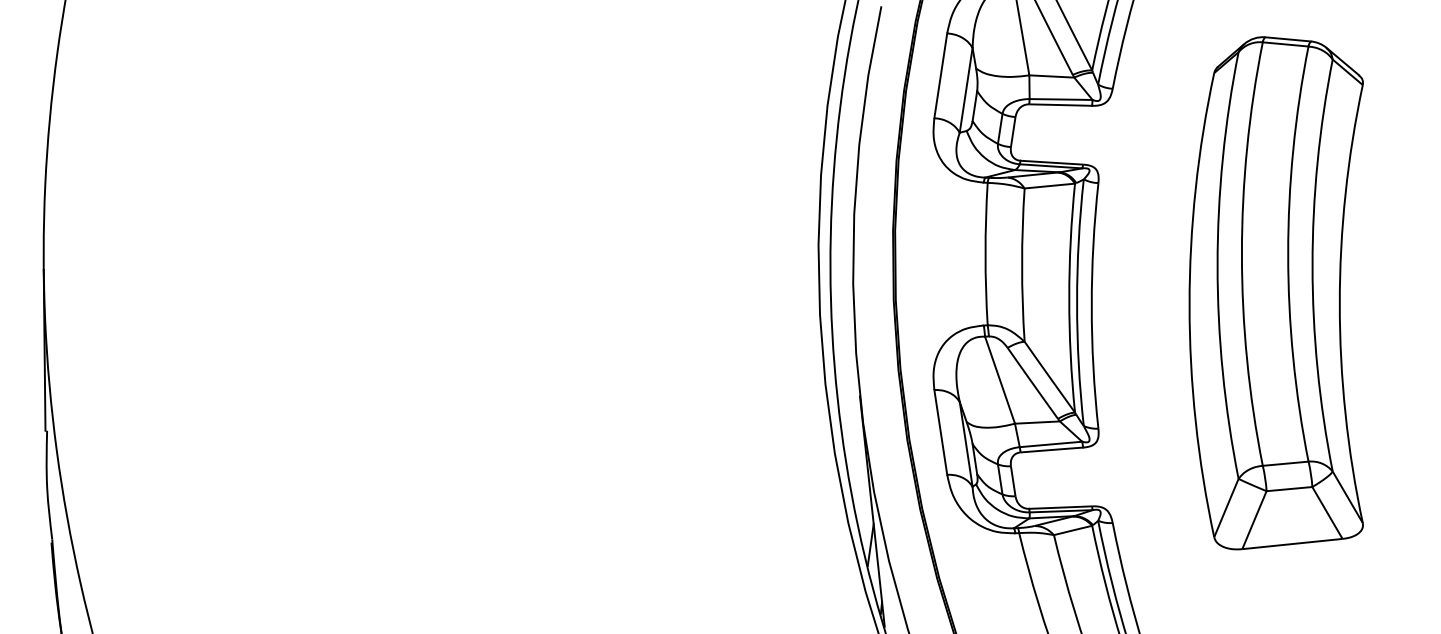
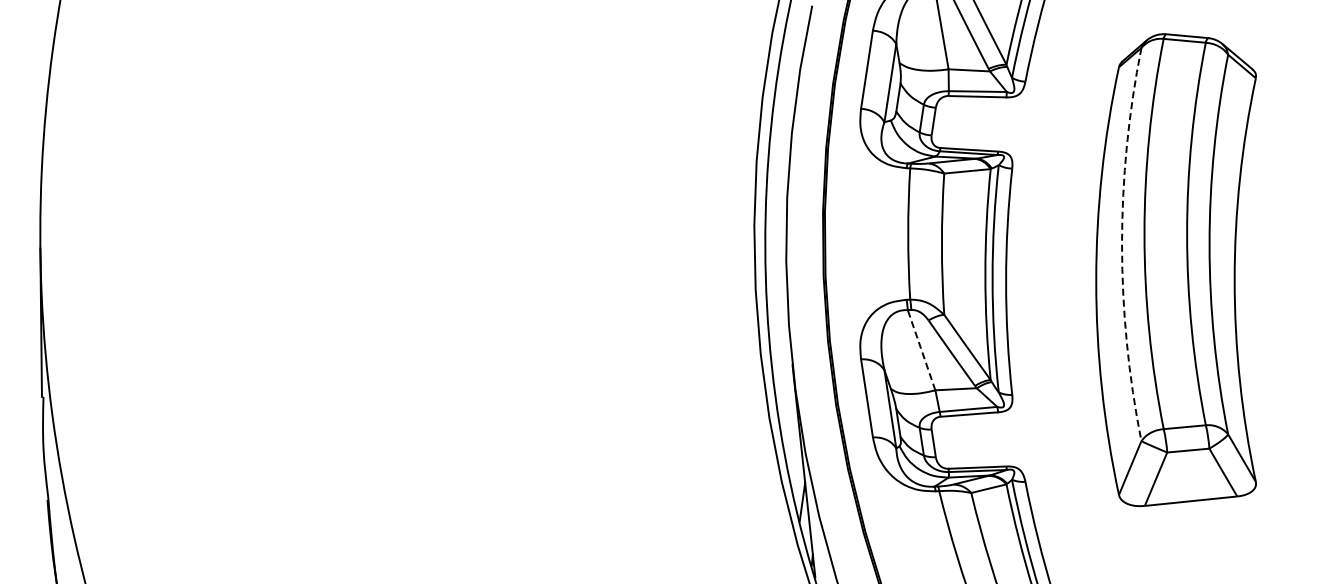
arc: (1218, 265) -> (1122, 244), solid -> dashed
line: (999, 379) -> (921, 349), solid -> dashed

